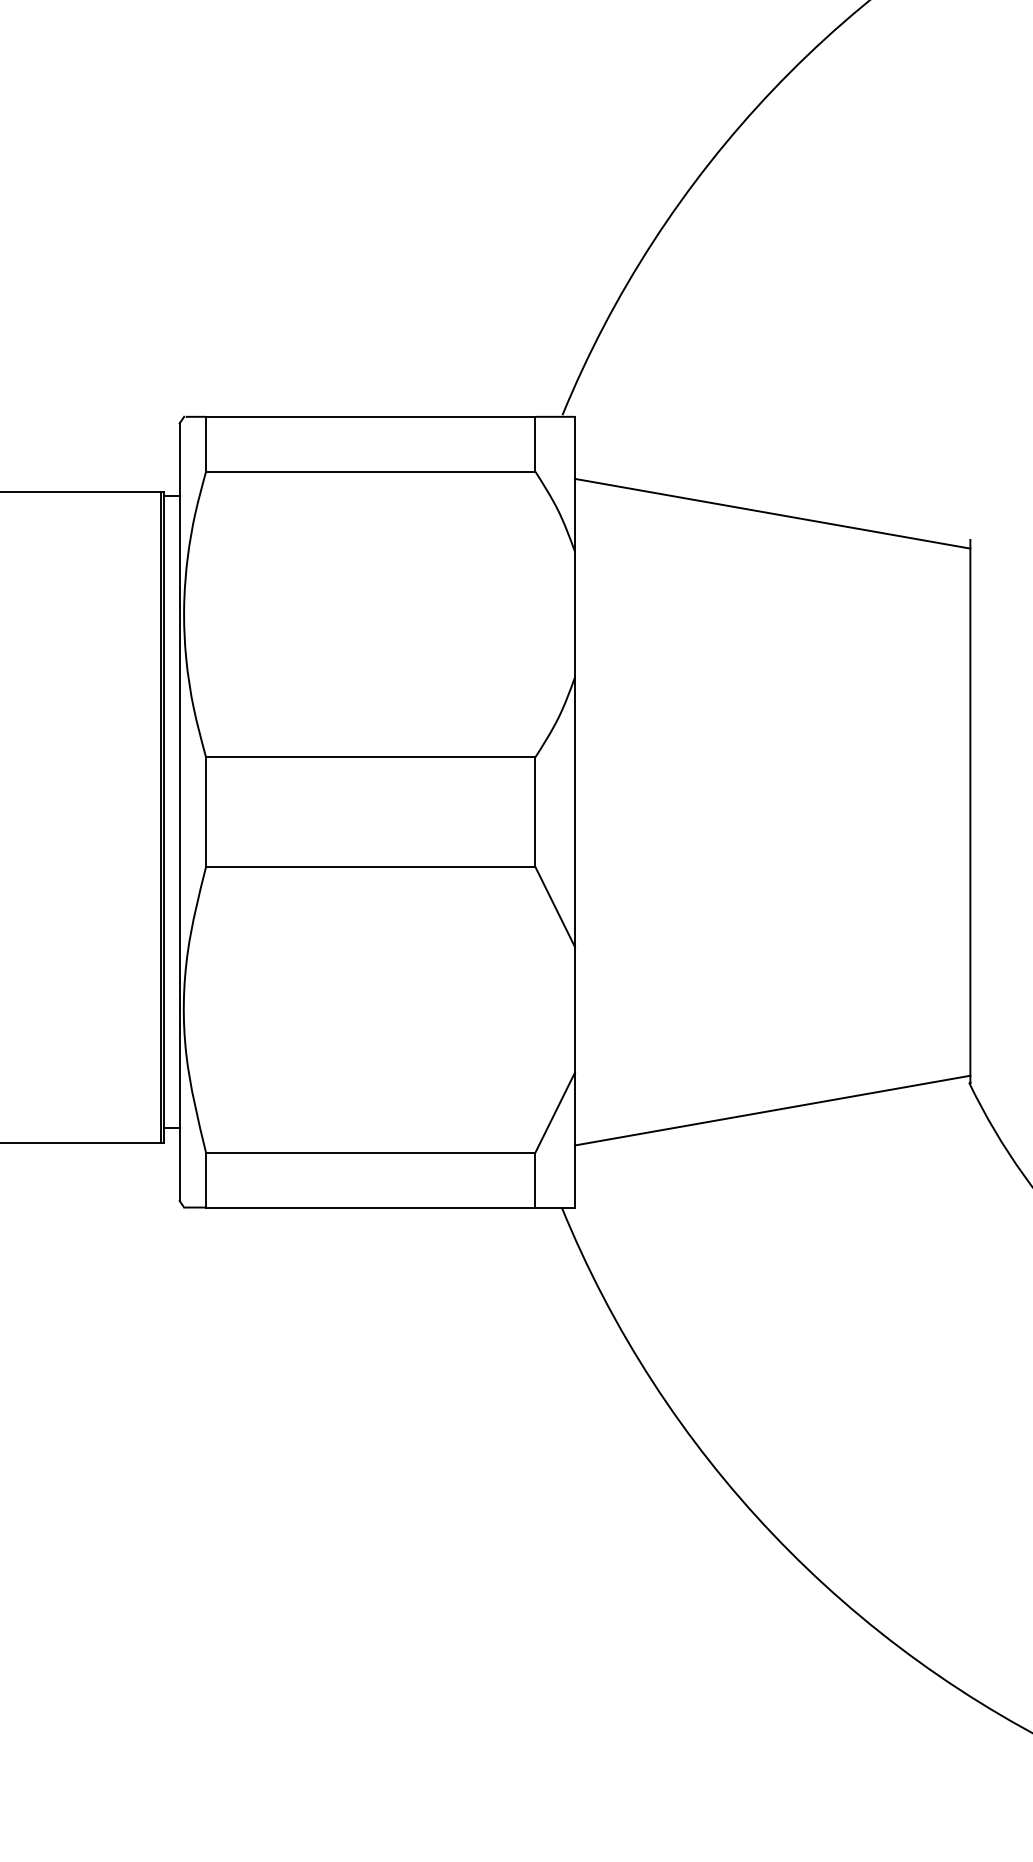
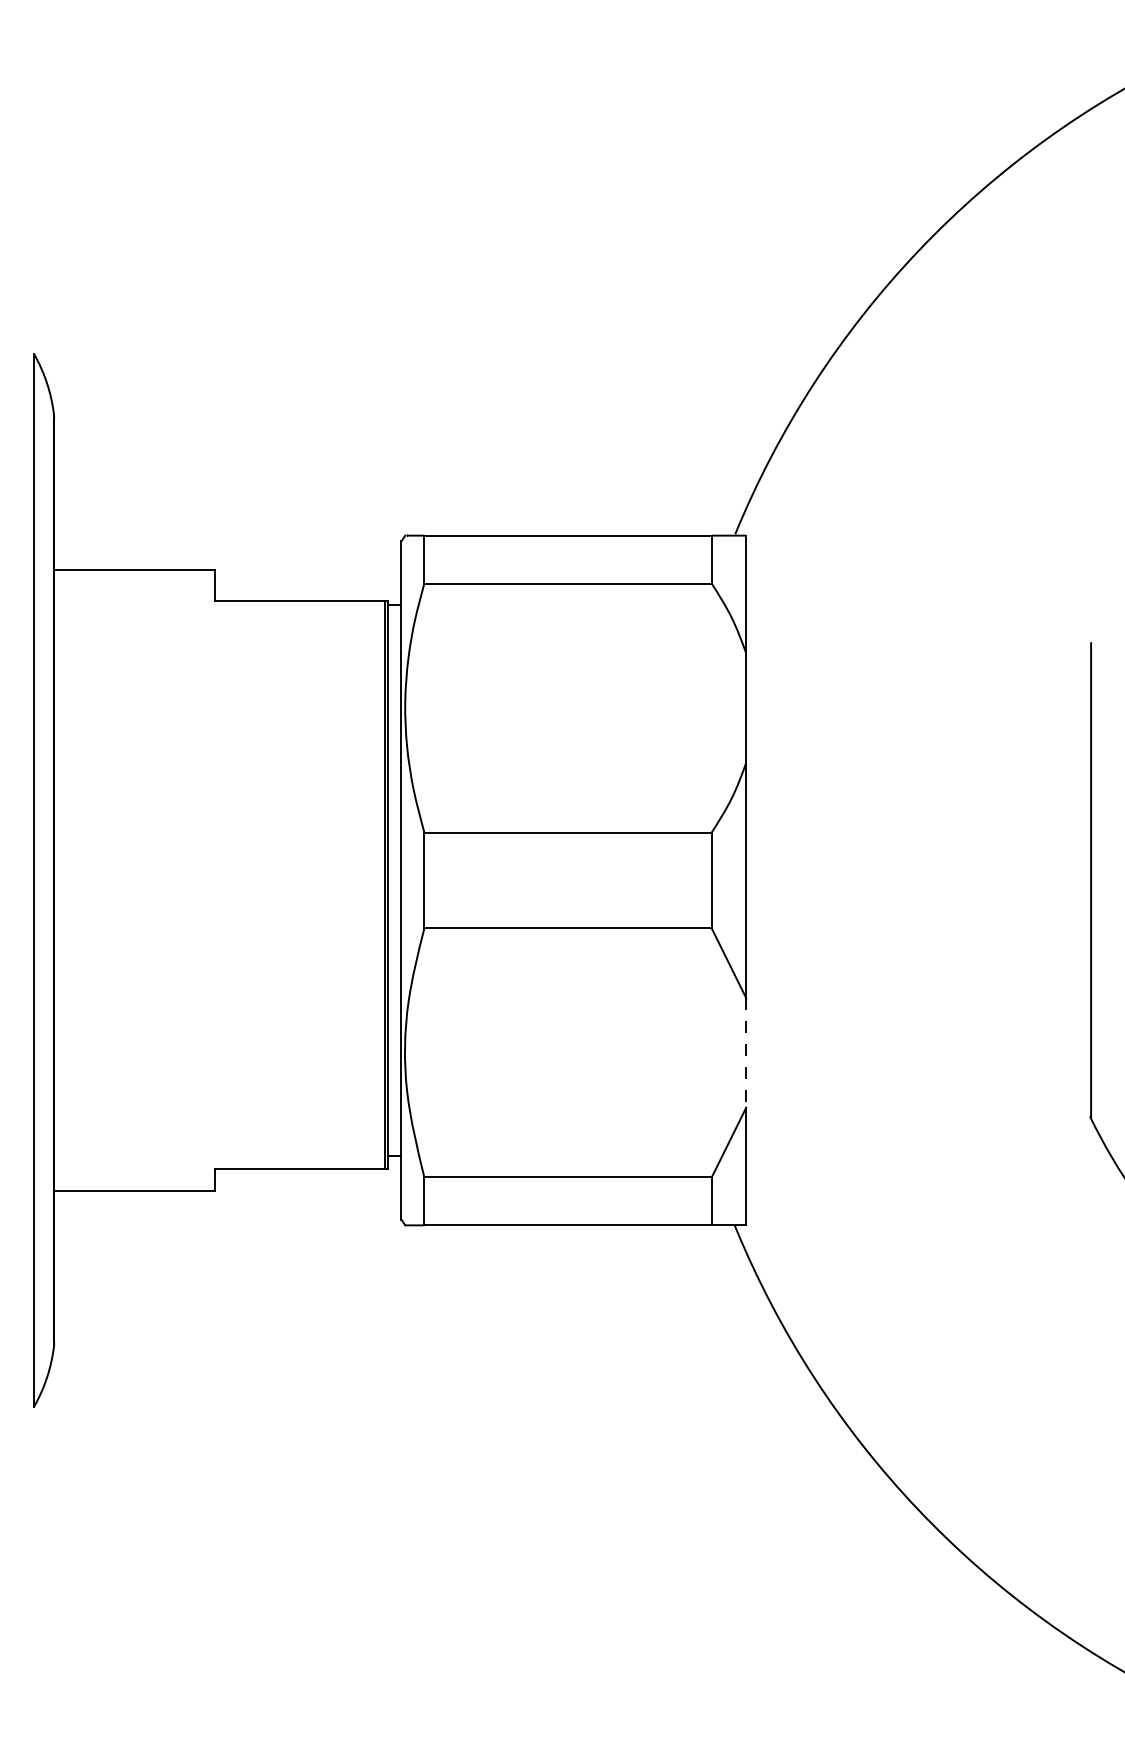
line: (772, 512) -> (918, 619), removed
line: (575, 1009) -> (746, 1052), solid -> dashed
line: (772, 1110) -> (918, 1140), removed

